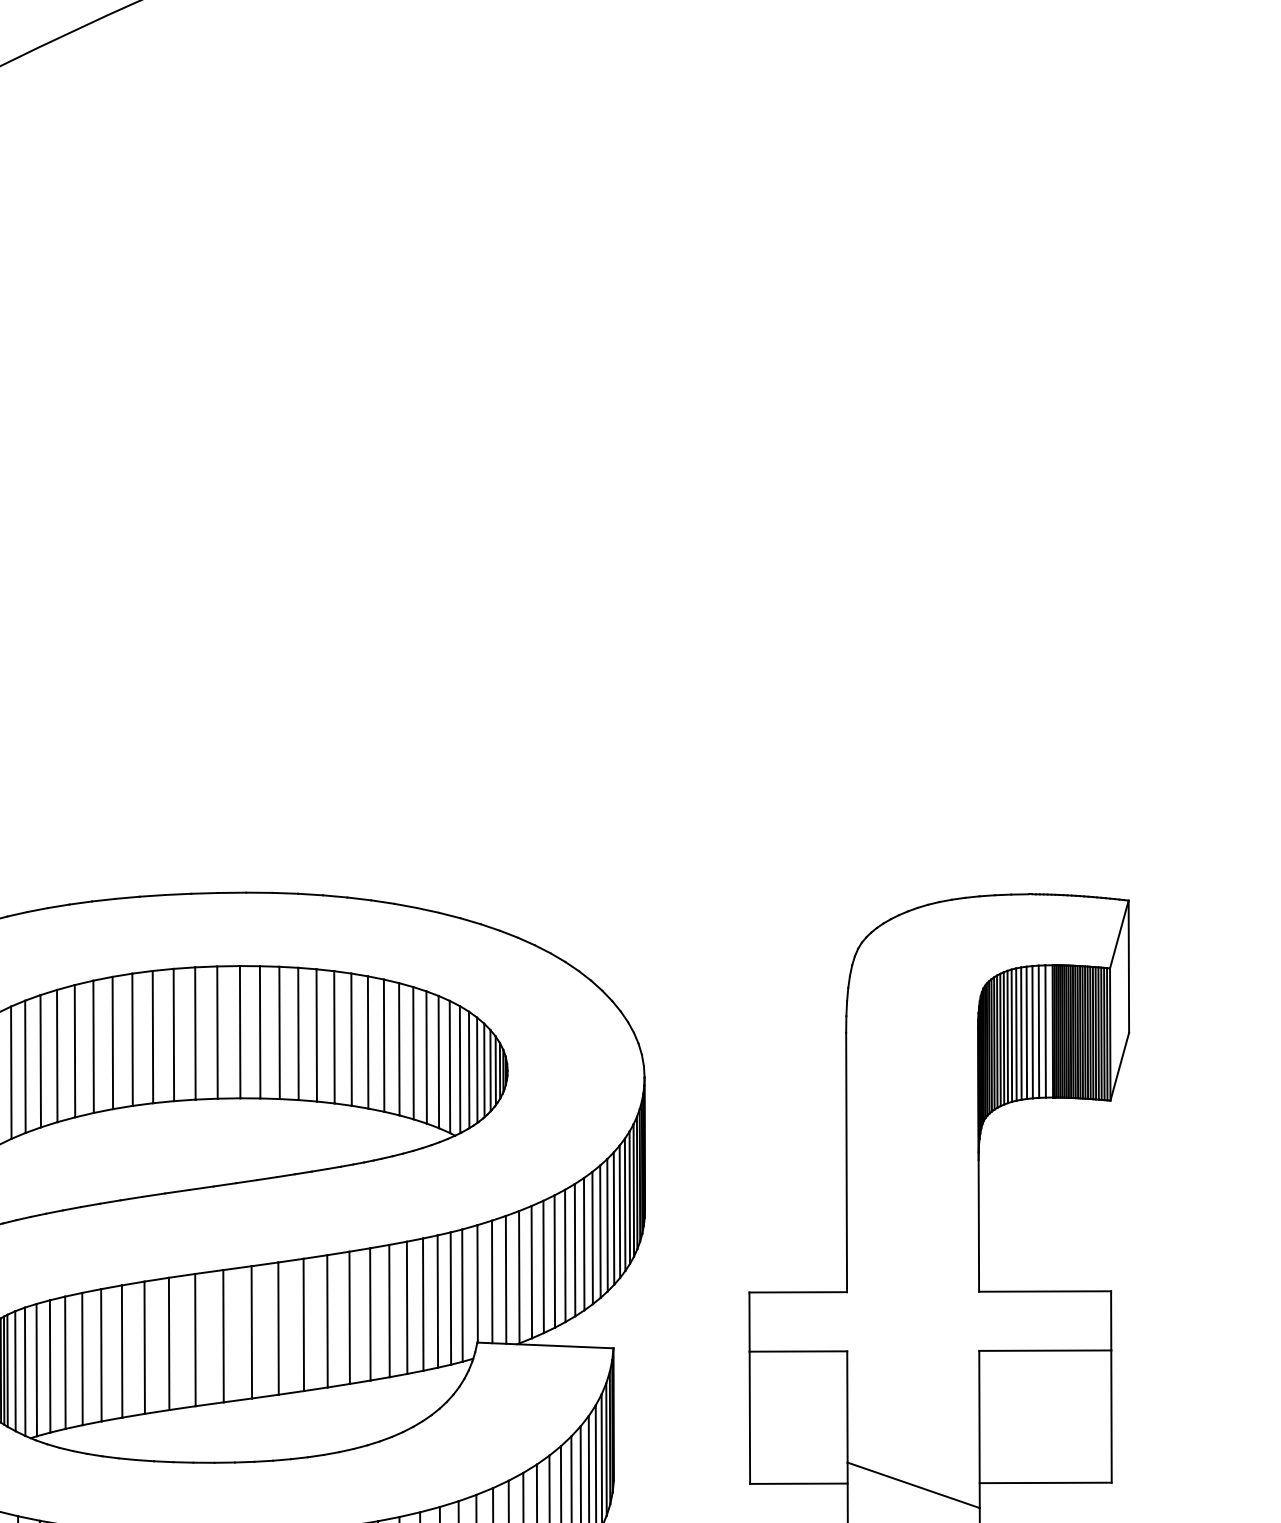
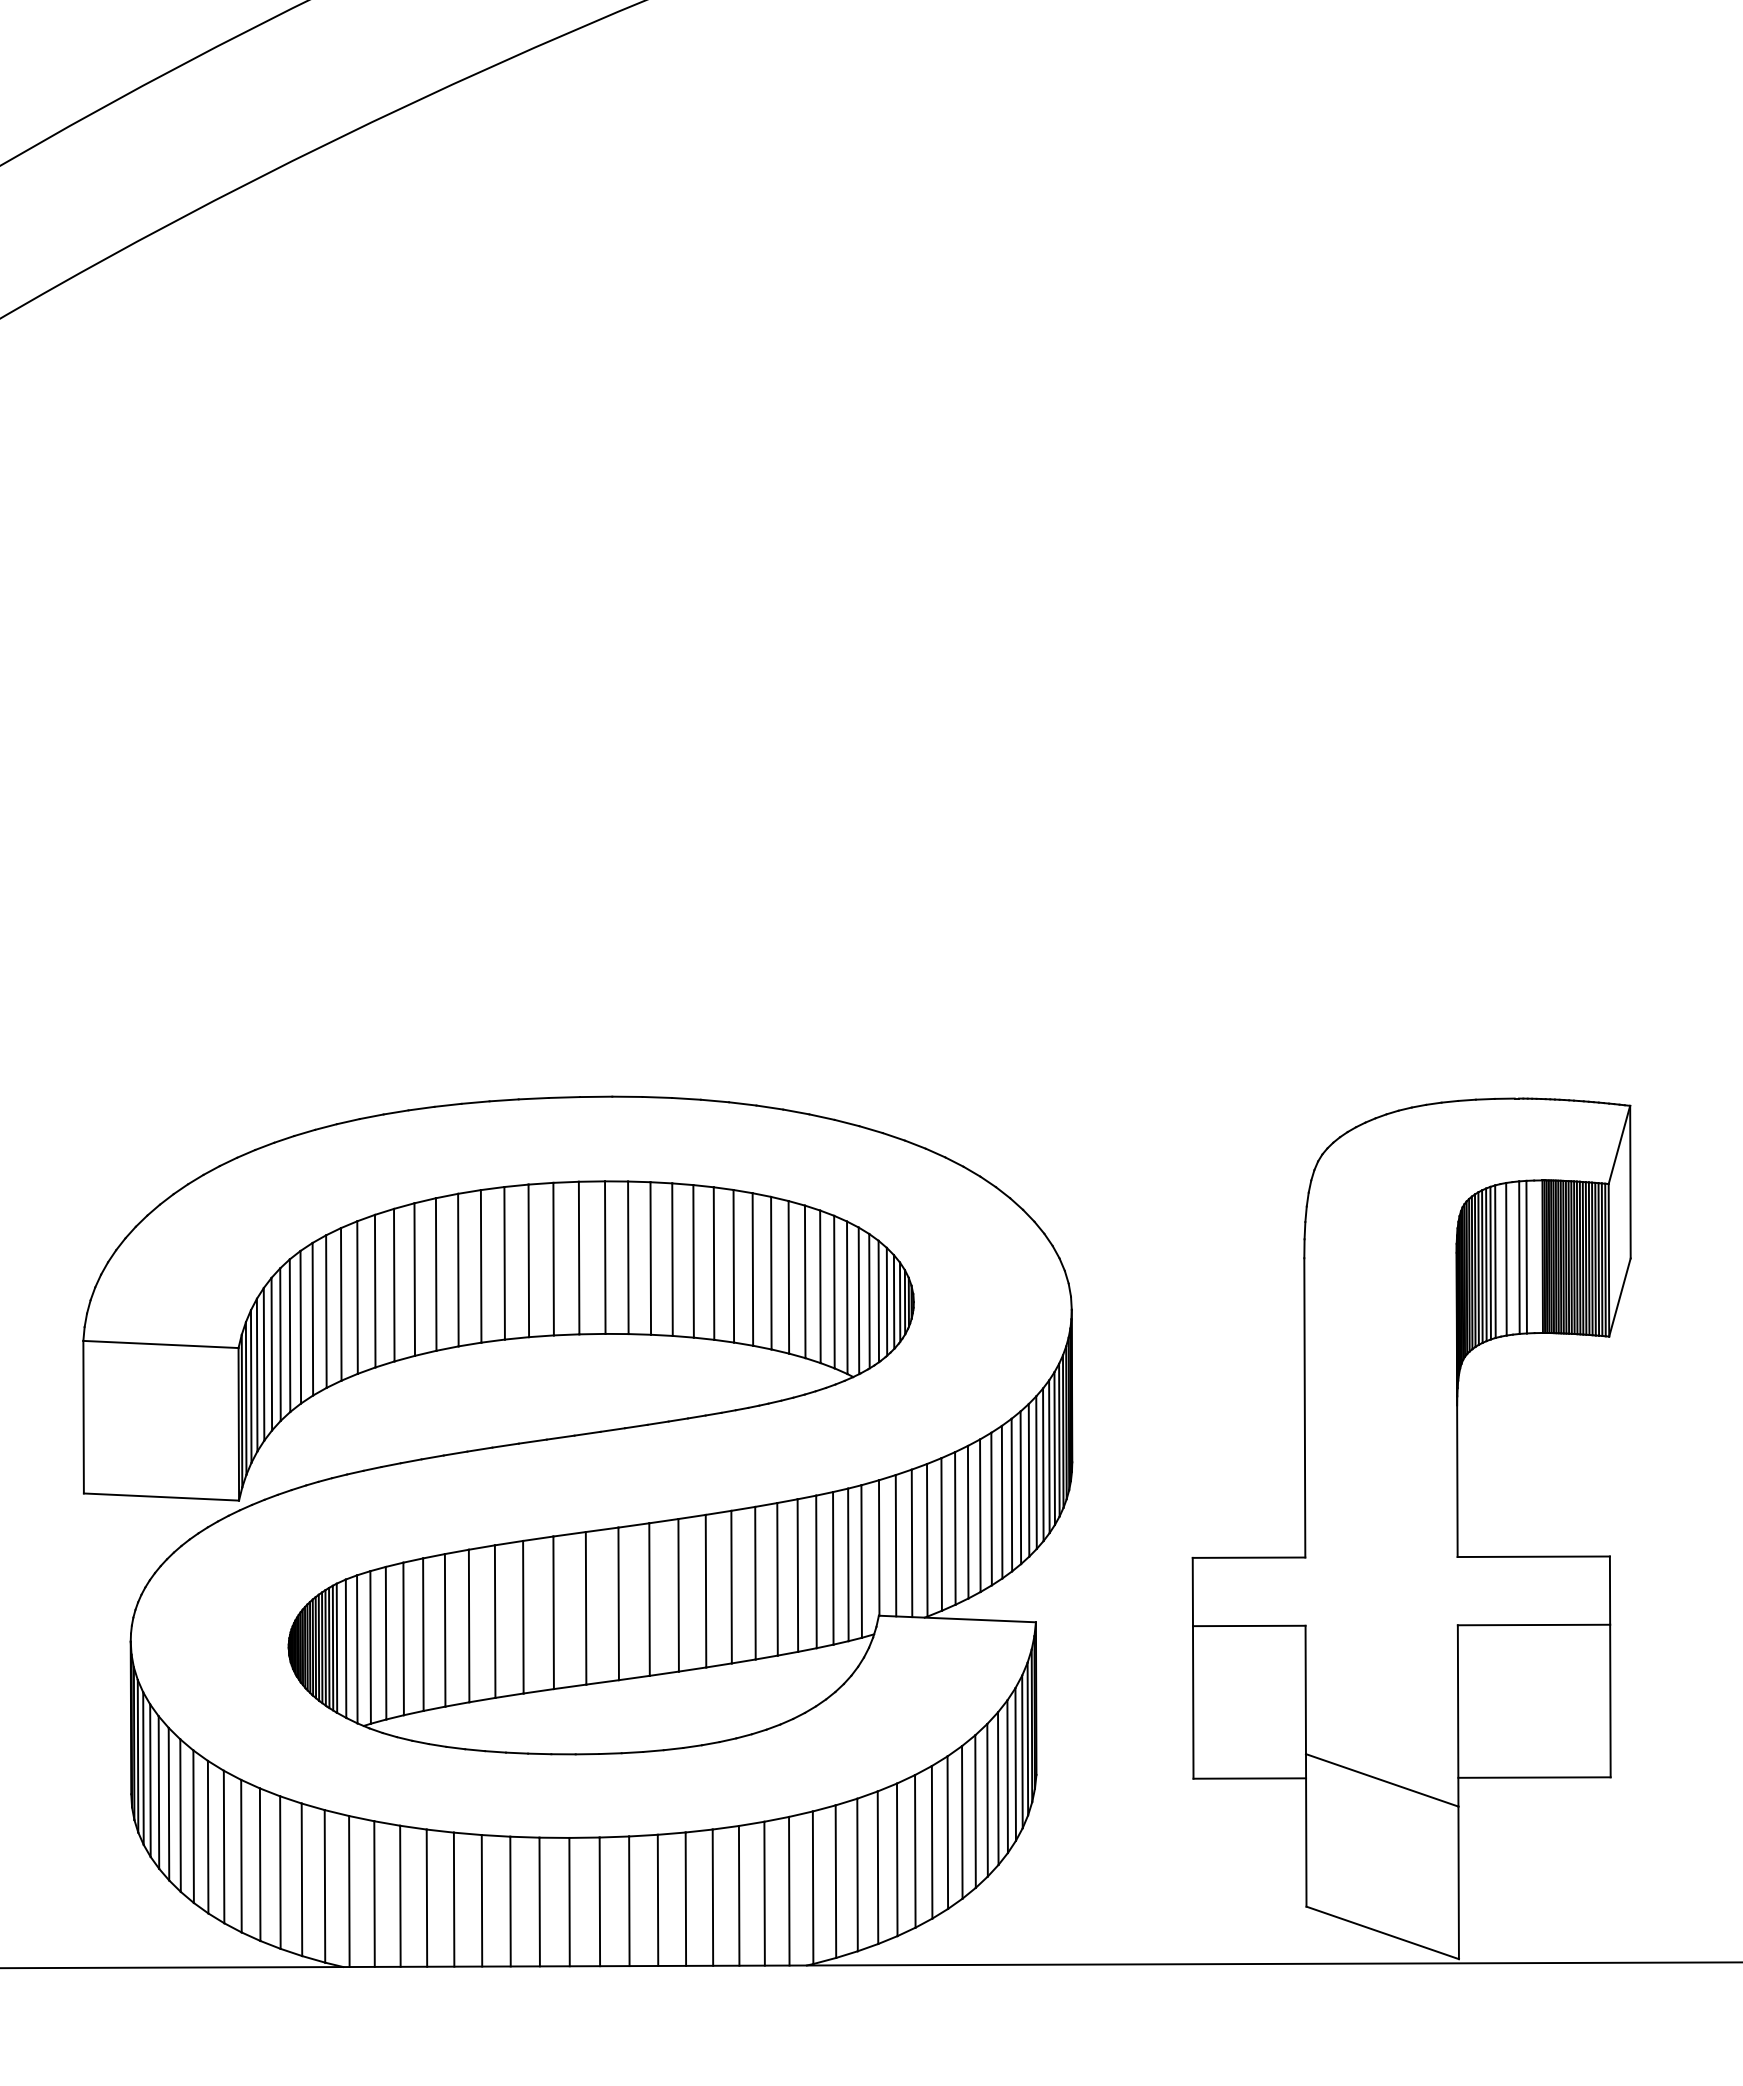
line: (1045, 1031) -> (1534, 1256), removed
line: (1026, 1032) -> (1512, 1258), removed
line: (1016, 1034) -> (1500, 1260), removed

